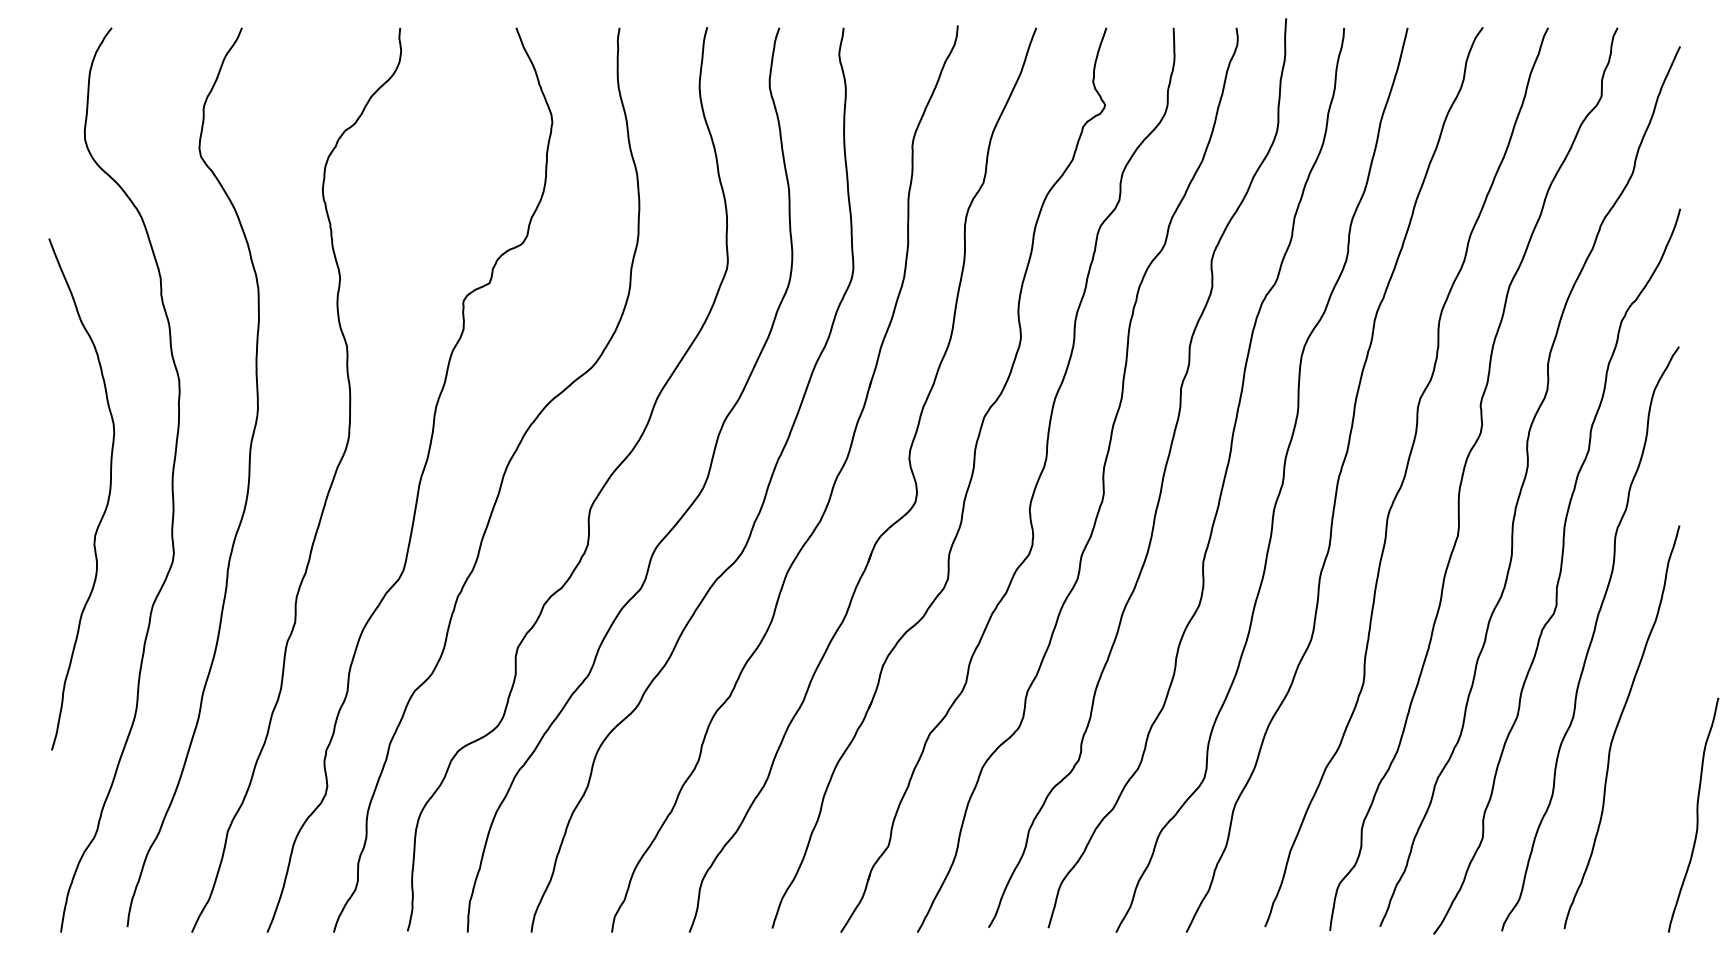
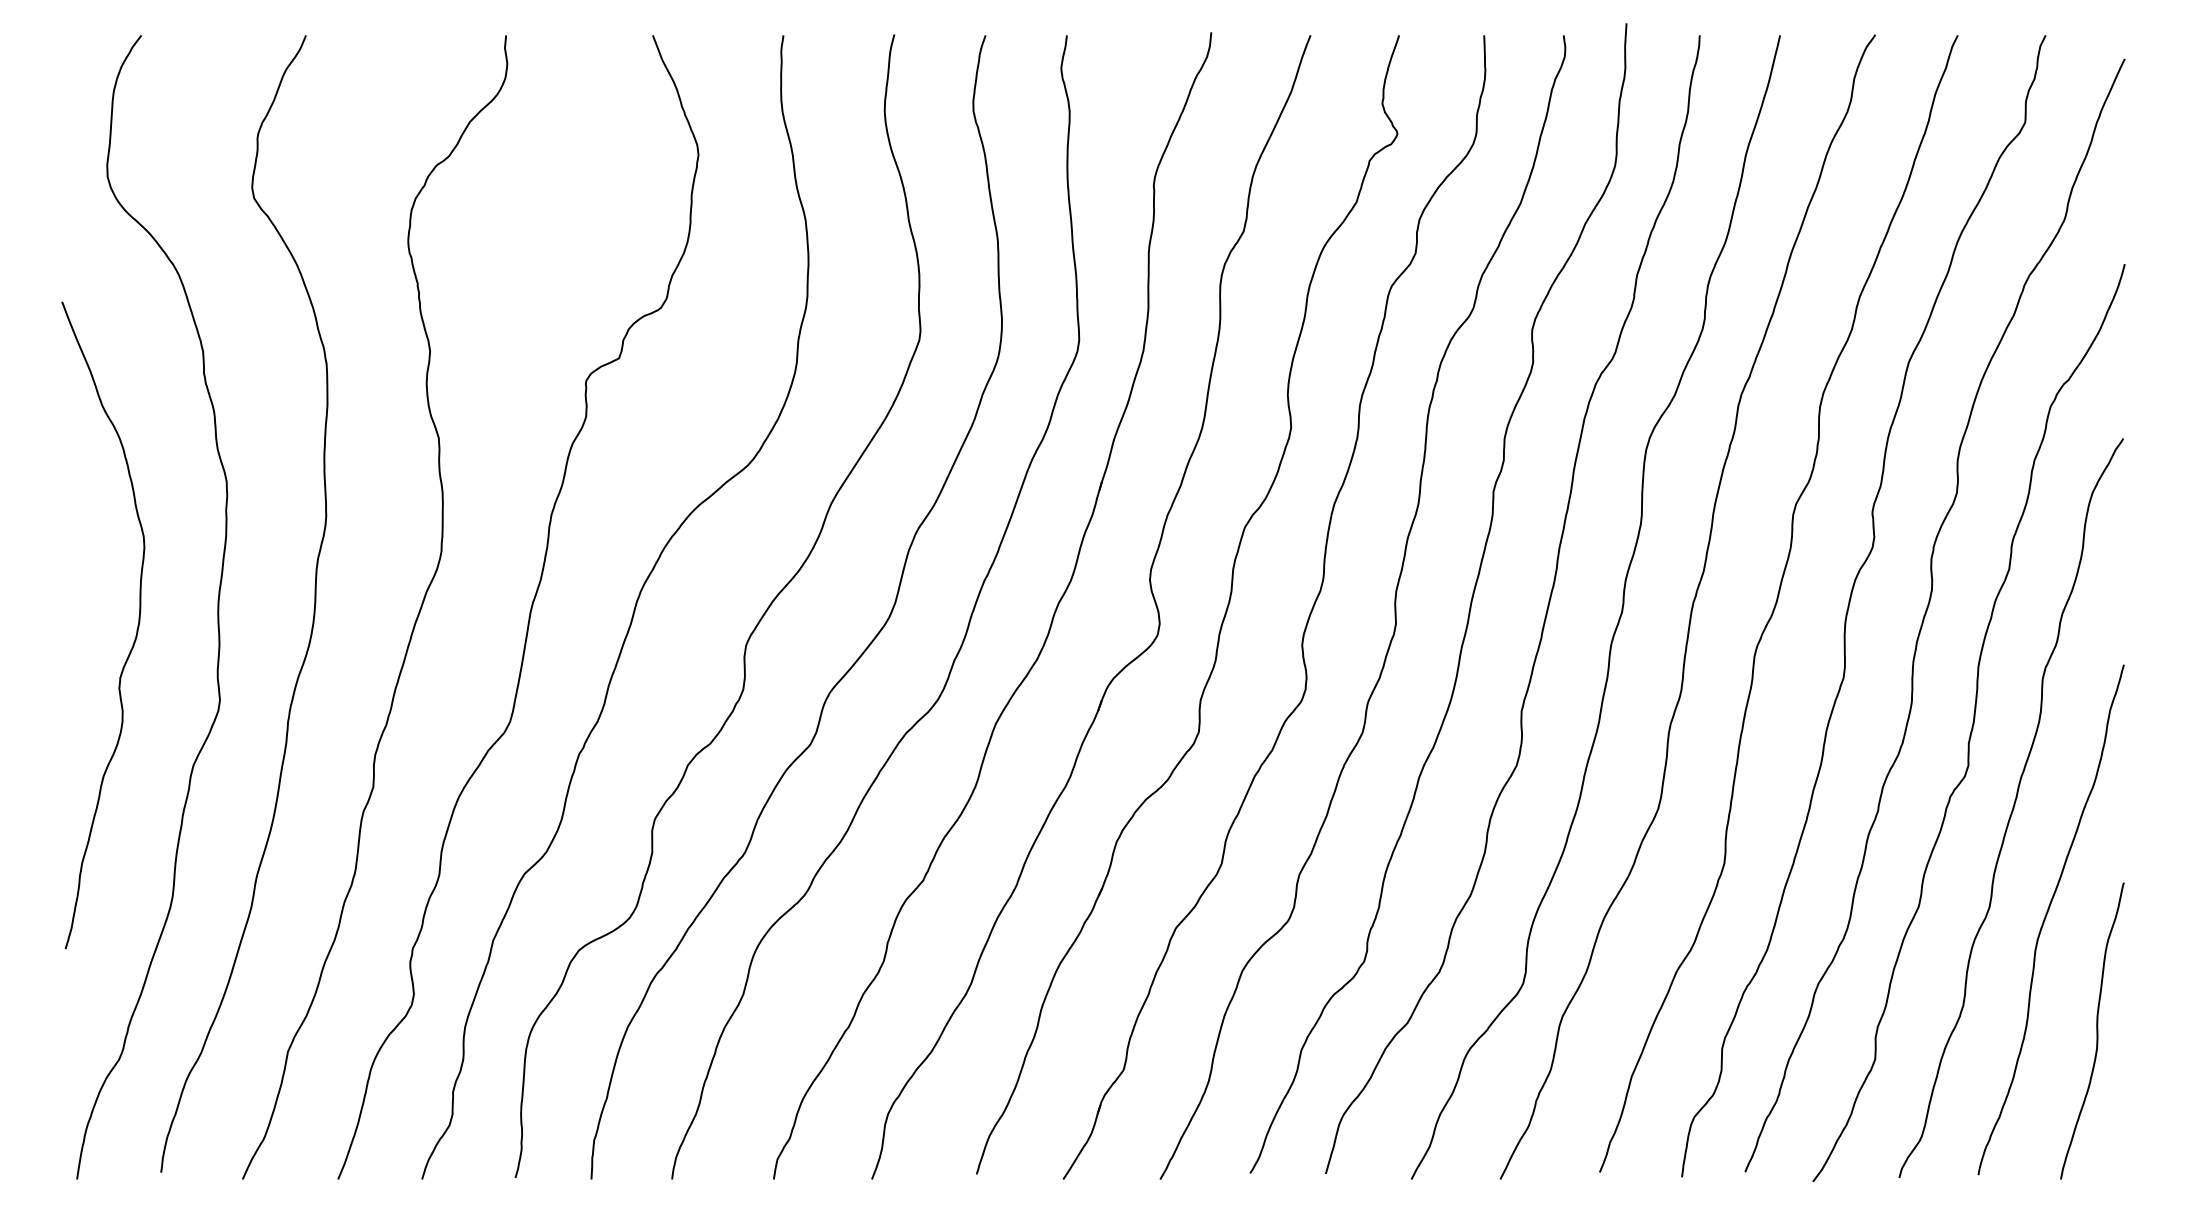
curve: (1696, 814) -> (2096, 1030), moved

